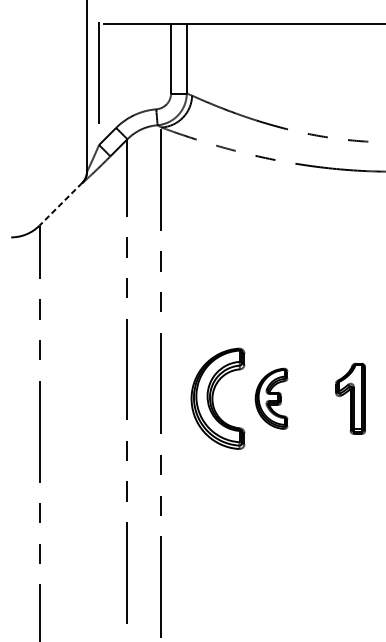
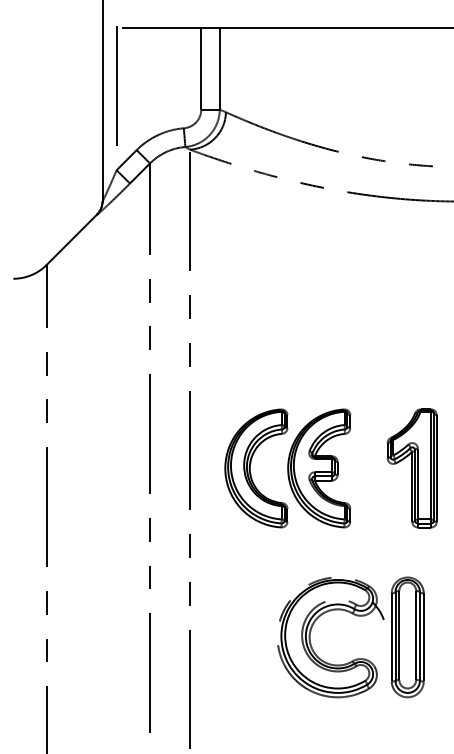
line: (60, 203) -> (71, 239), dashed -> solid
part: (271, 398) -> (319, 468), size x1.67
part: (350, 398) -> (411, 468), size x1.43
part: (303, 524) -> (356, 616), added

